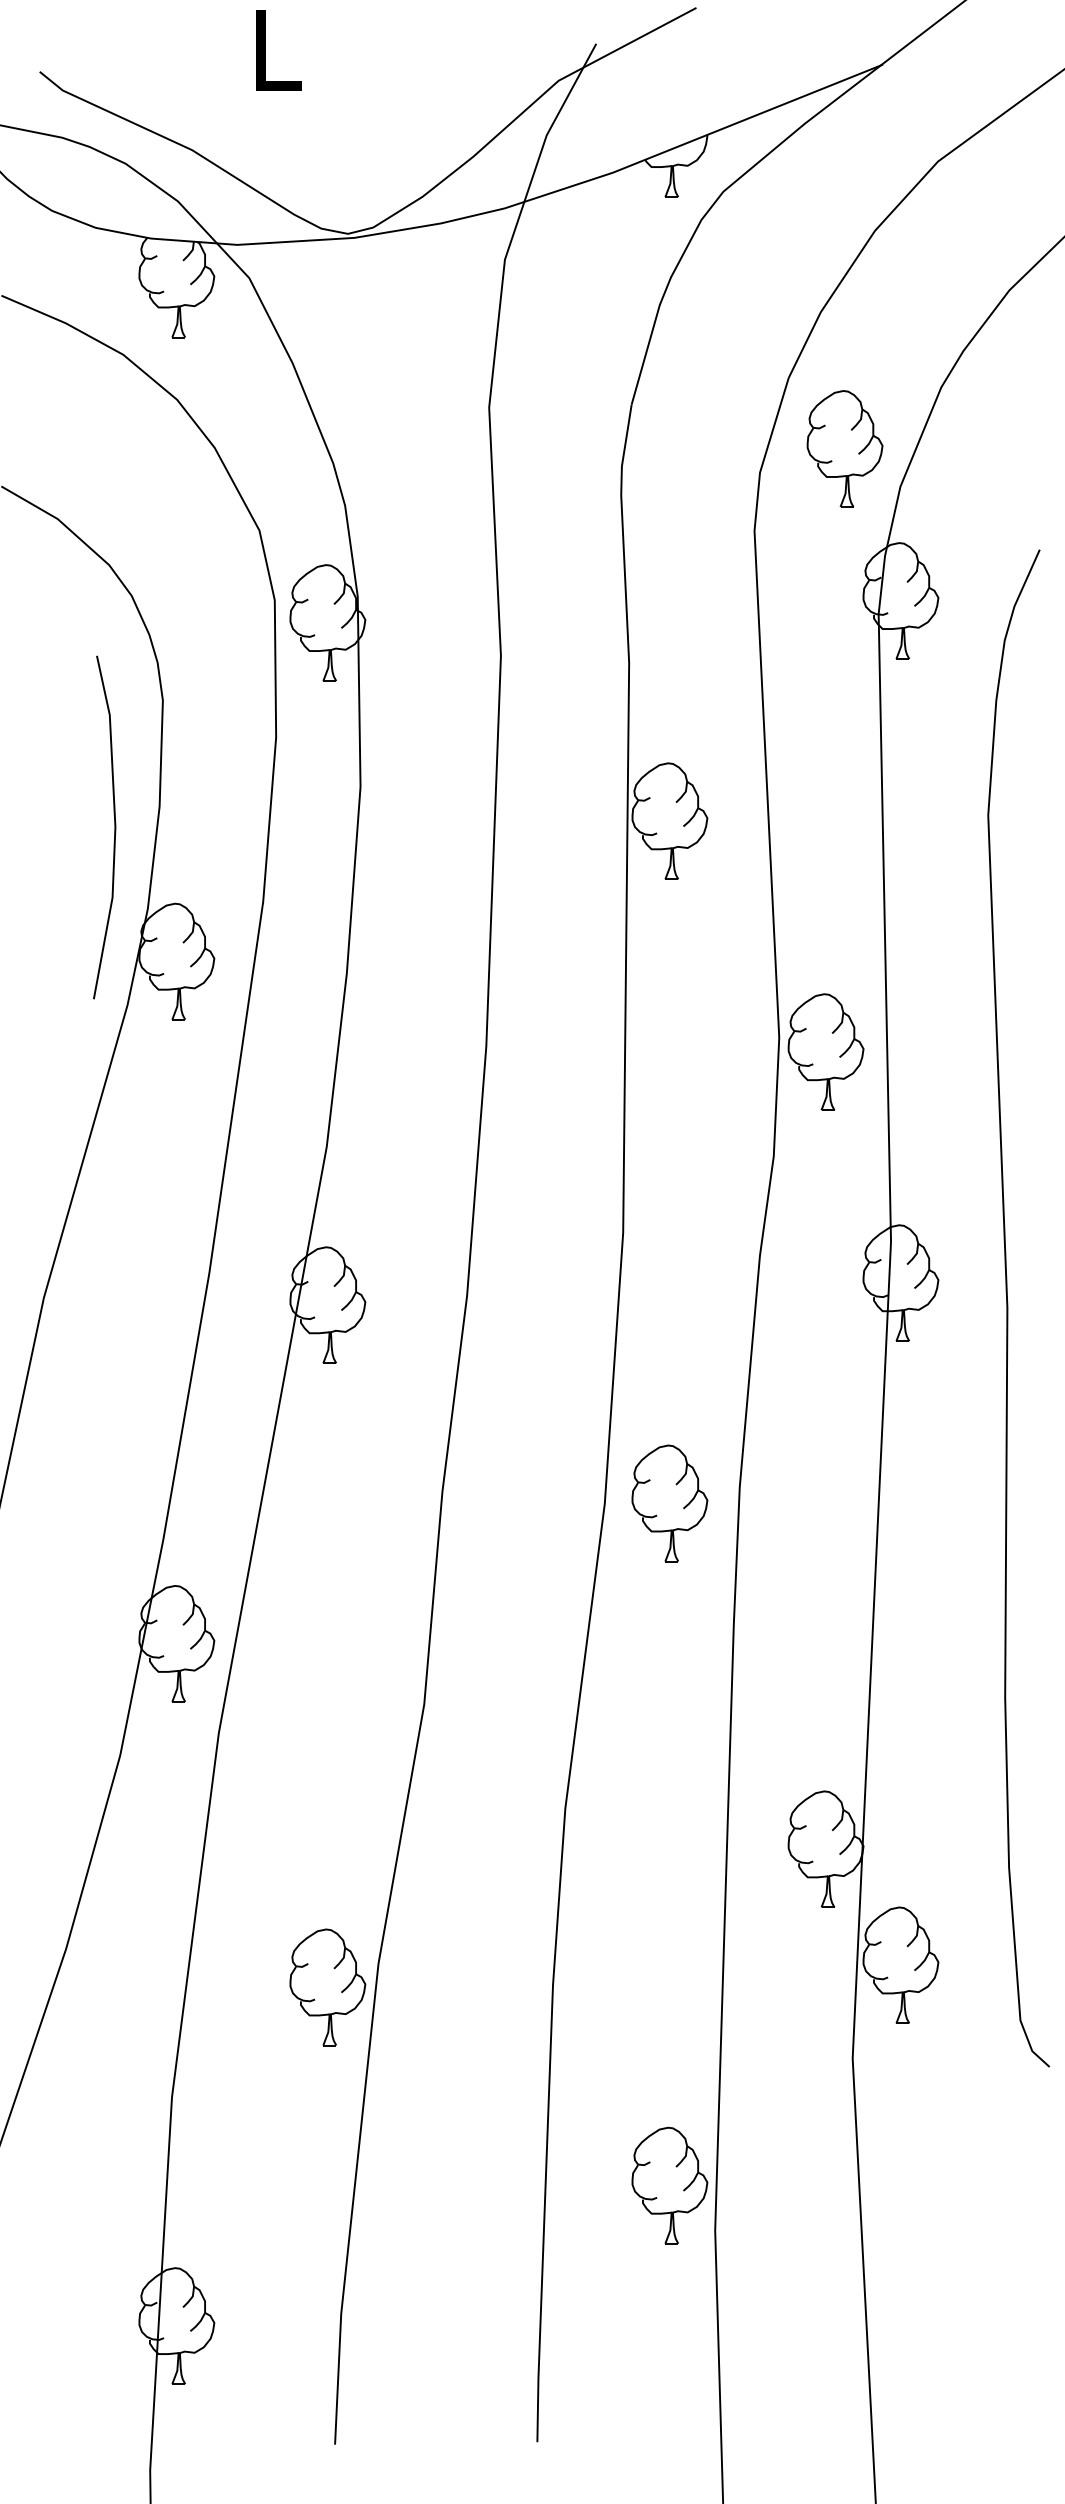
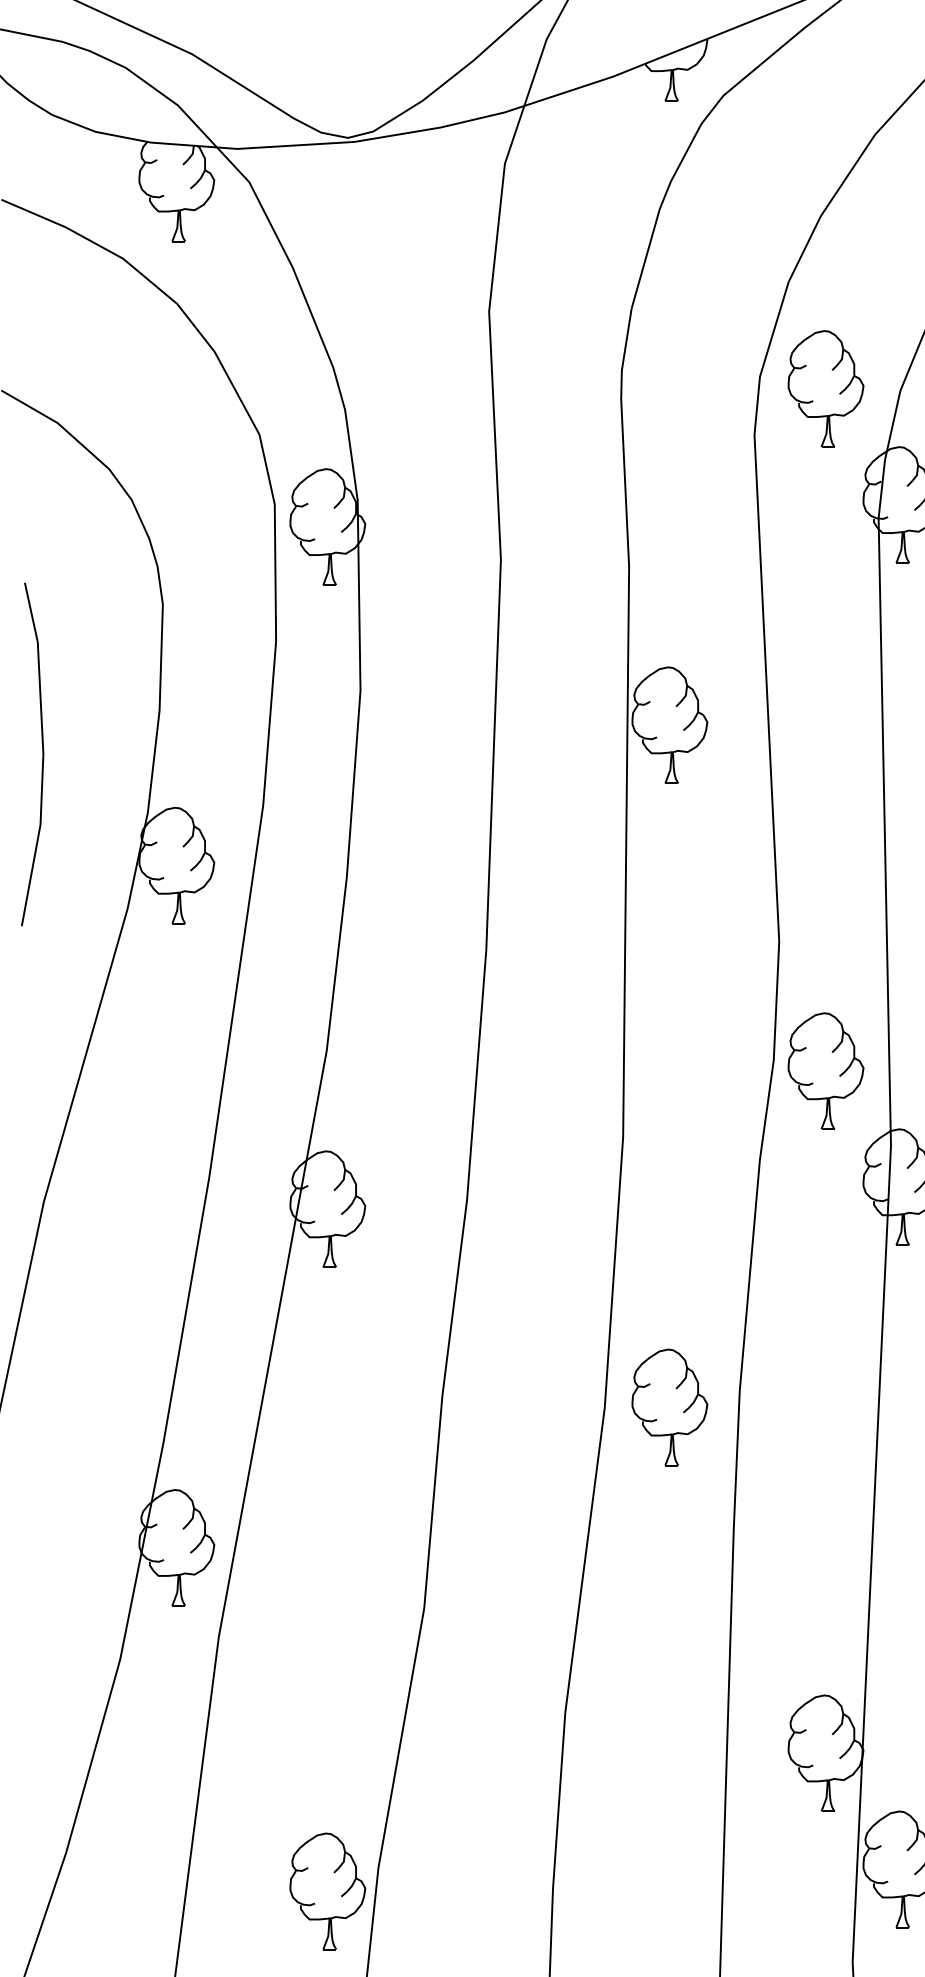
part: (844, 448) -> (825, 388), moved
line: (114, 827) -> (42, 754), moved
part: (825, 1051) -> (825, 1070), moved

